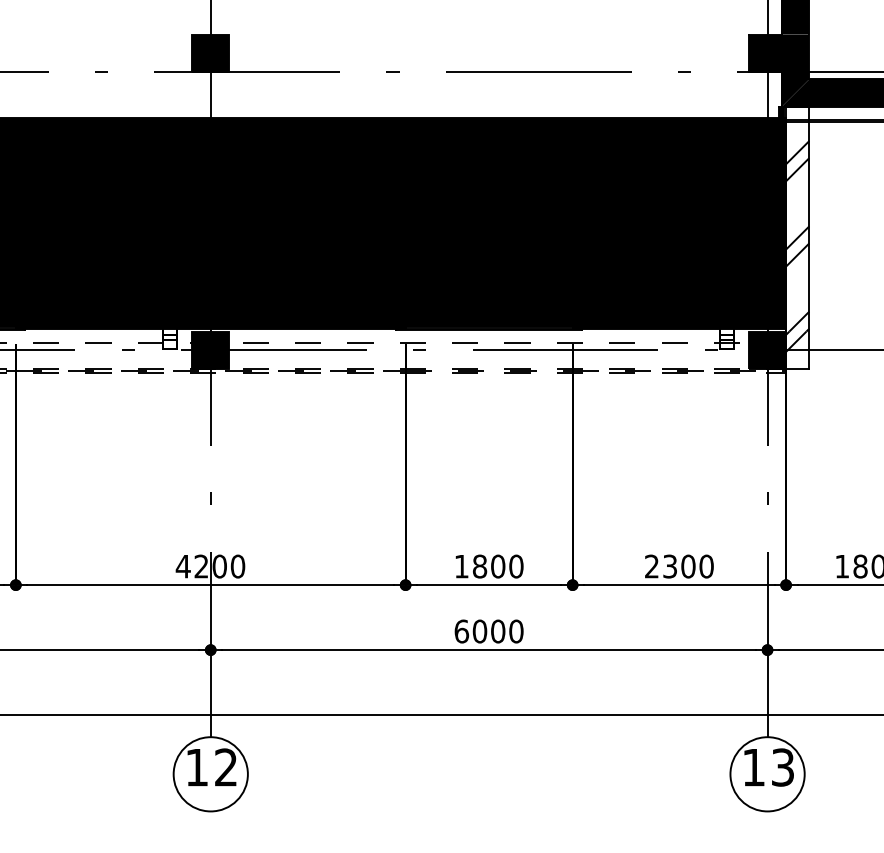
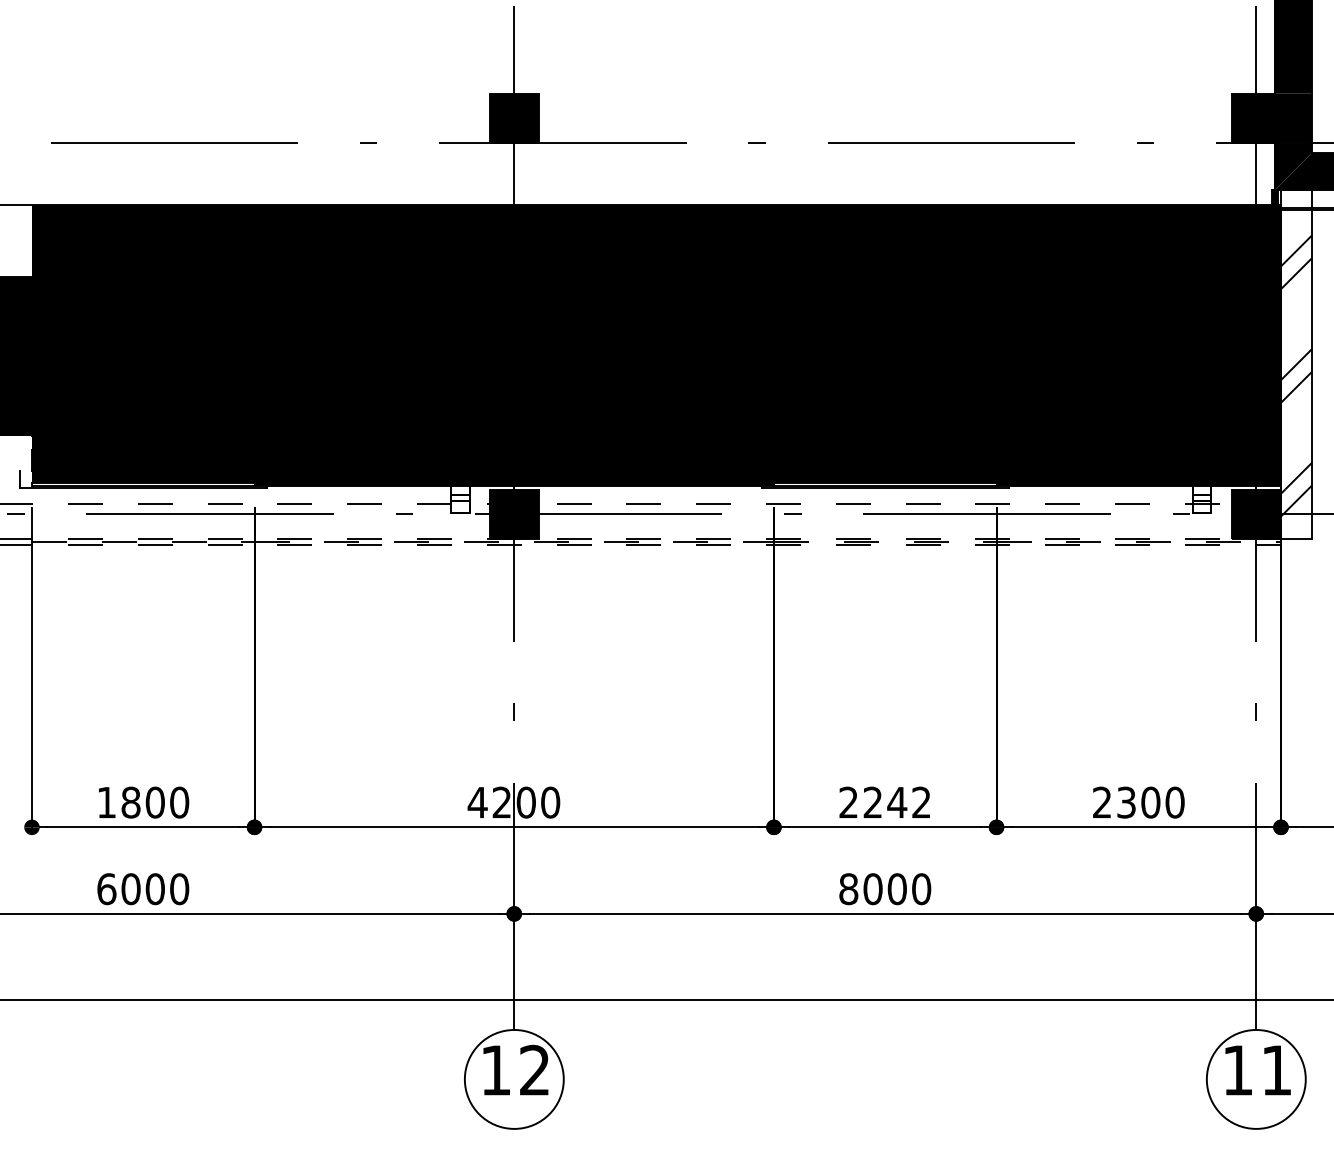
text: (489, 566) -> (885, 802), 1800 -> 2242
text: (461, 631) -> (848, 889), 6000 -> 8000
text: (782, 767) -> (1276, 1070), 13 -> 11

